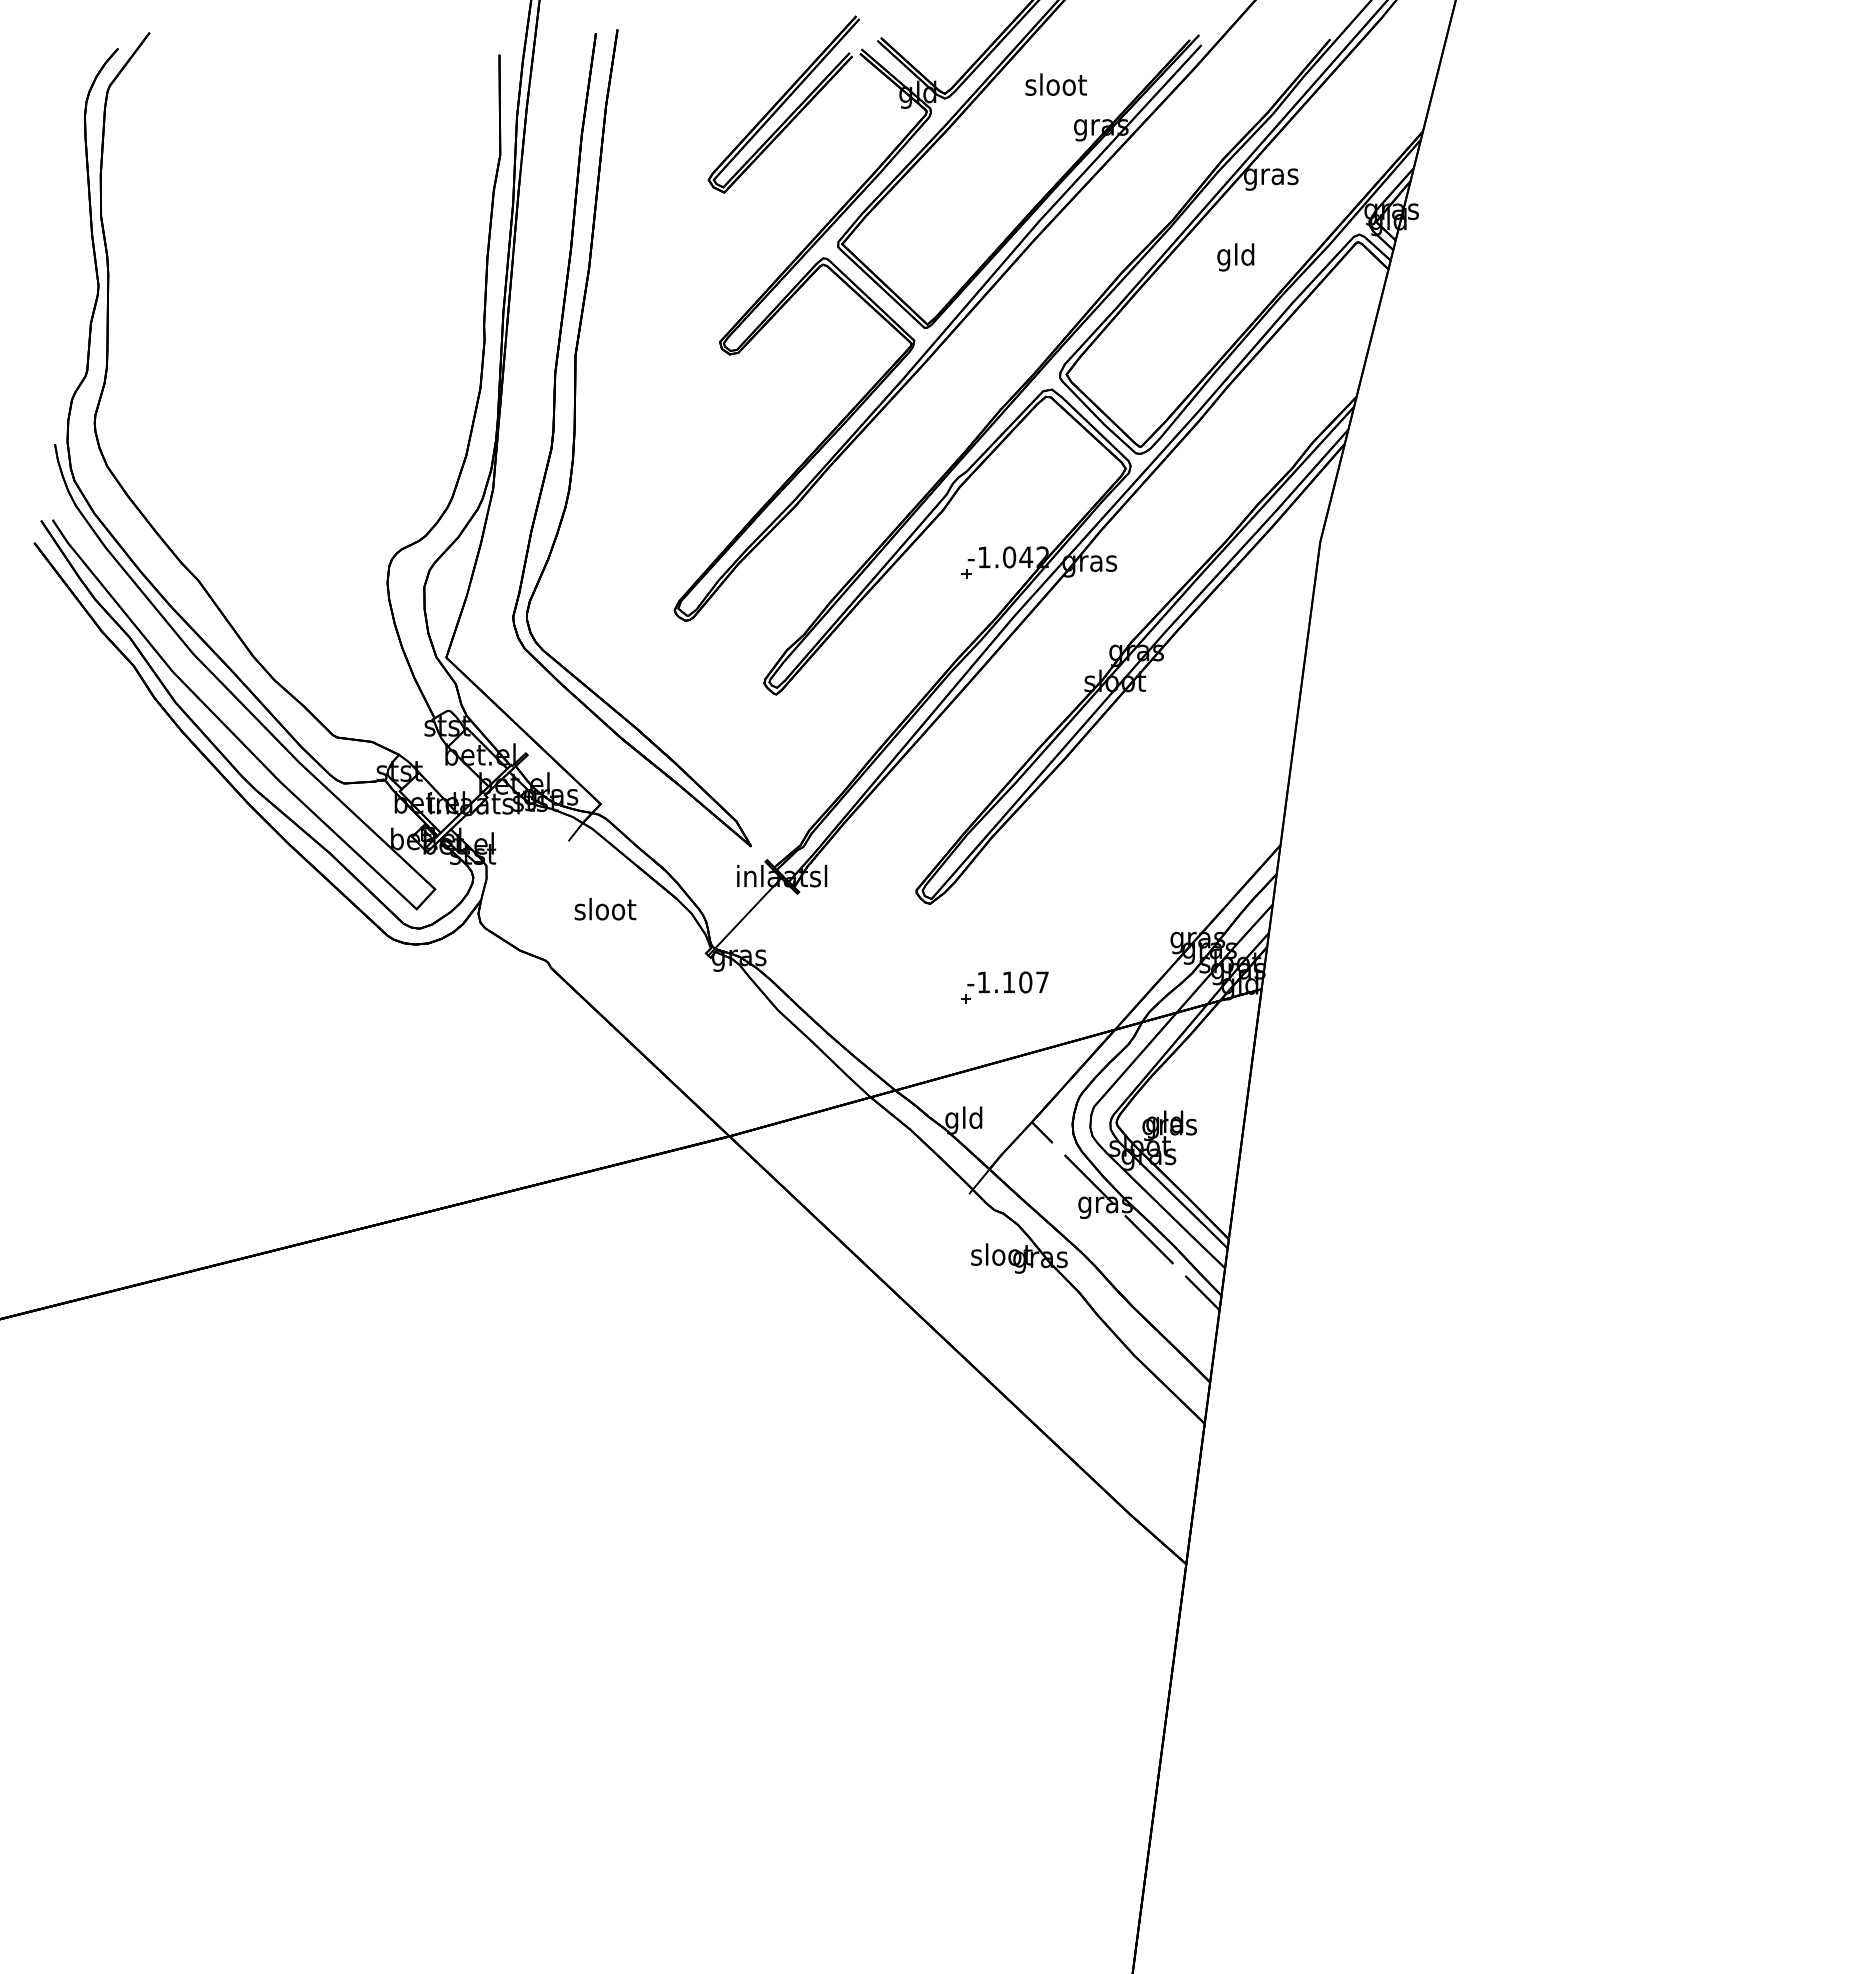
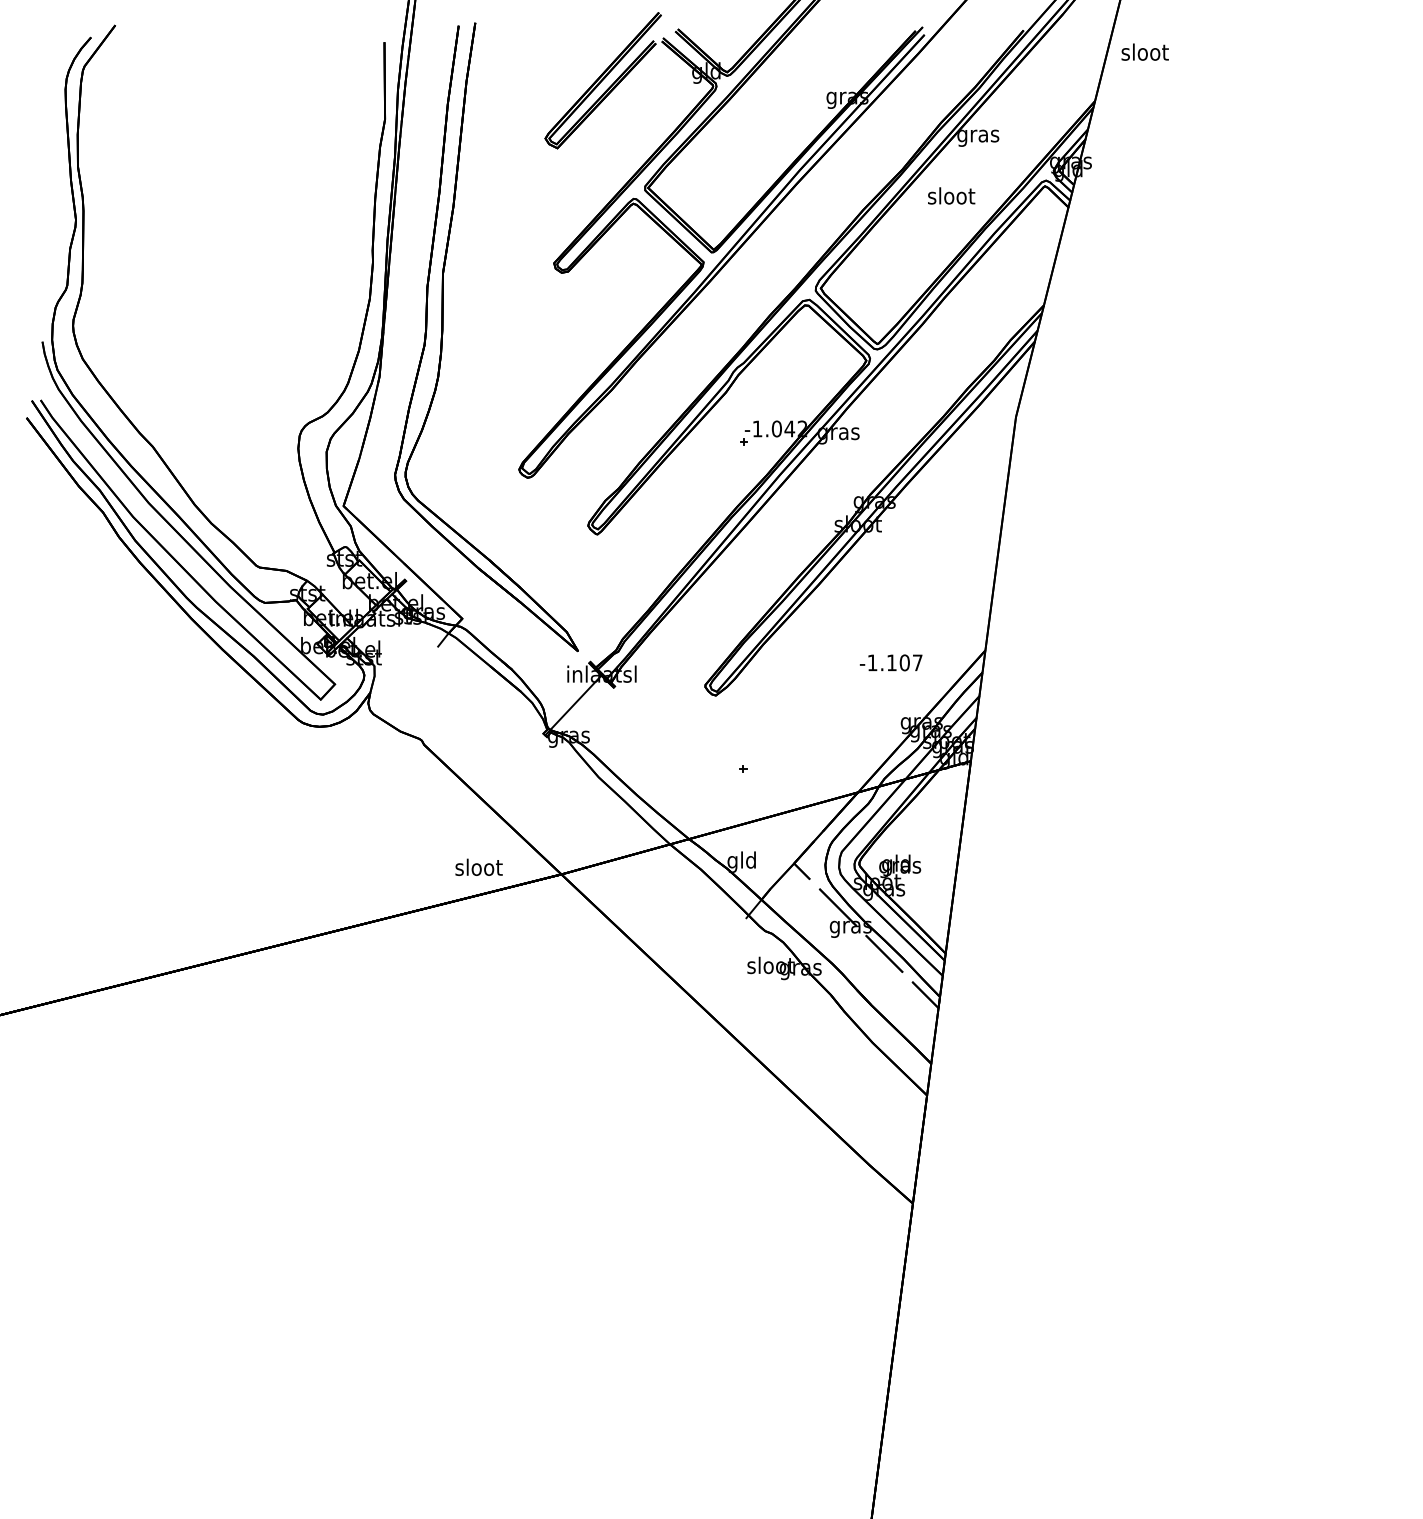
text: (1055, 84) -> (1144, 52), moved
text: (1236, 257) -> (951, 198), gld -> sloot
text: (605, 909) -> (479, 867), moved
text: (1007, 982) -> (890, 662), moved

